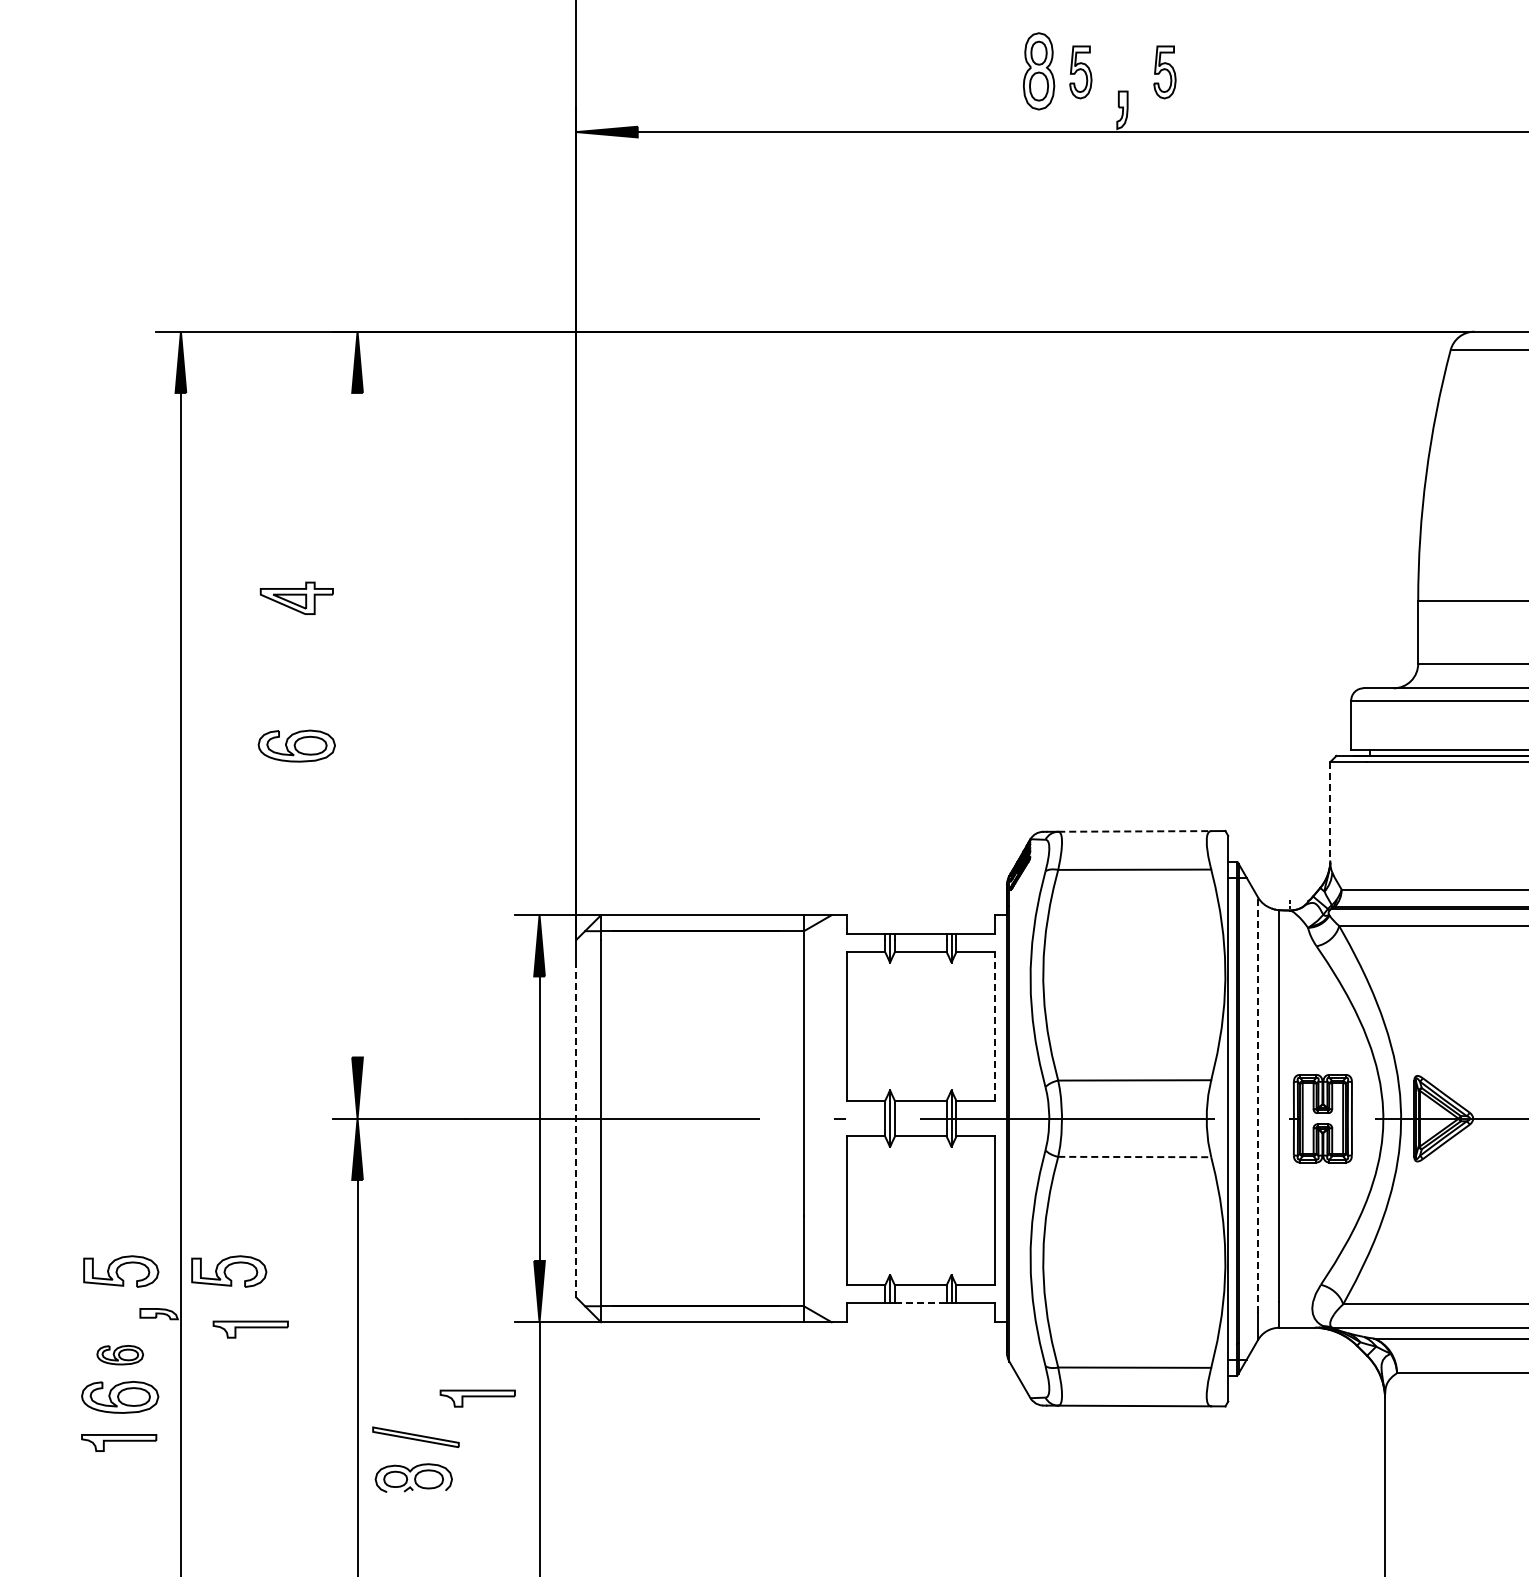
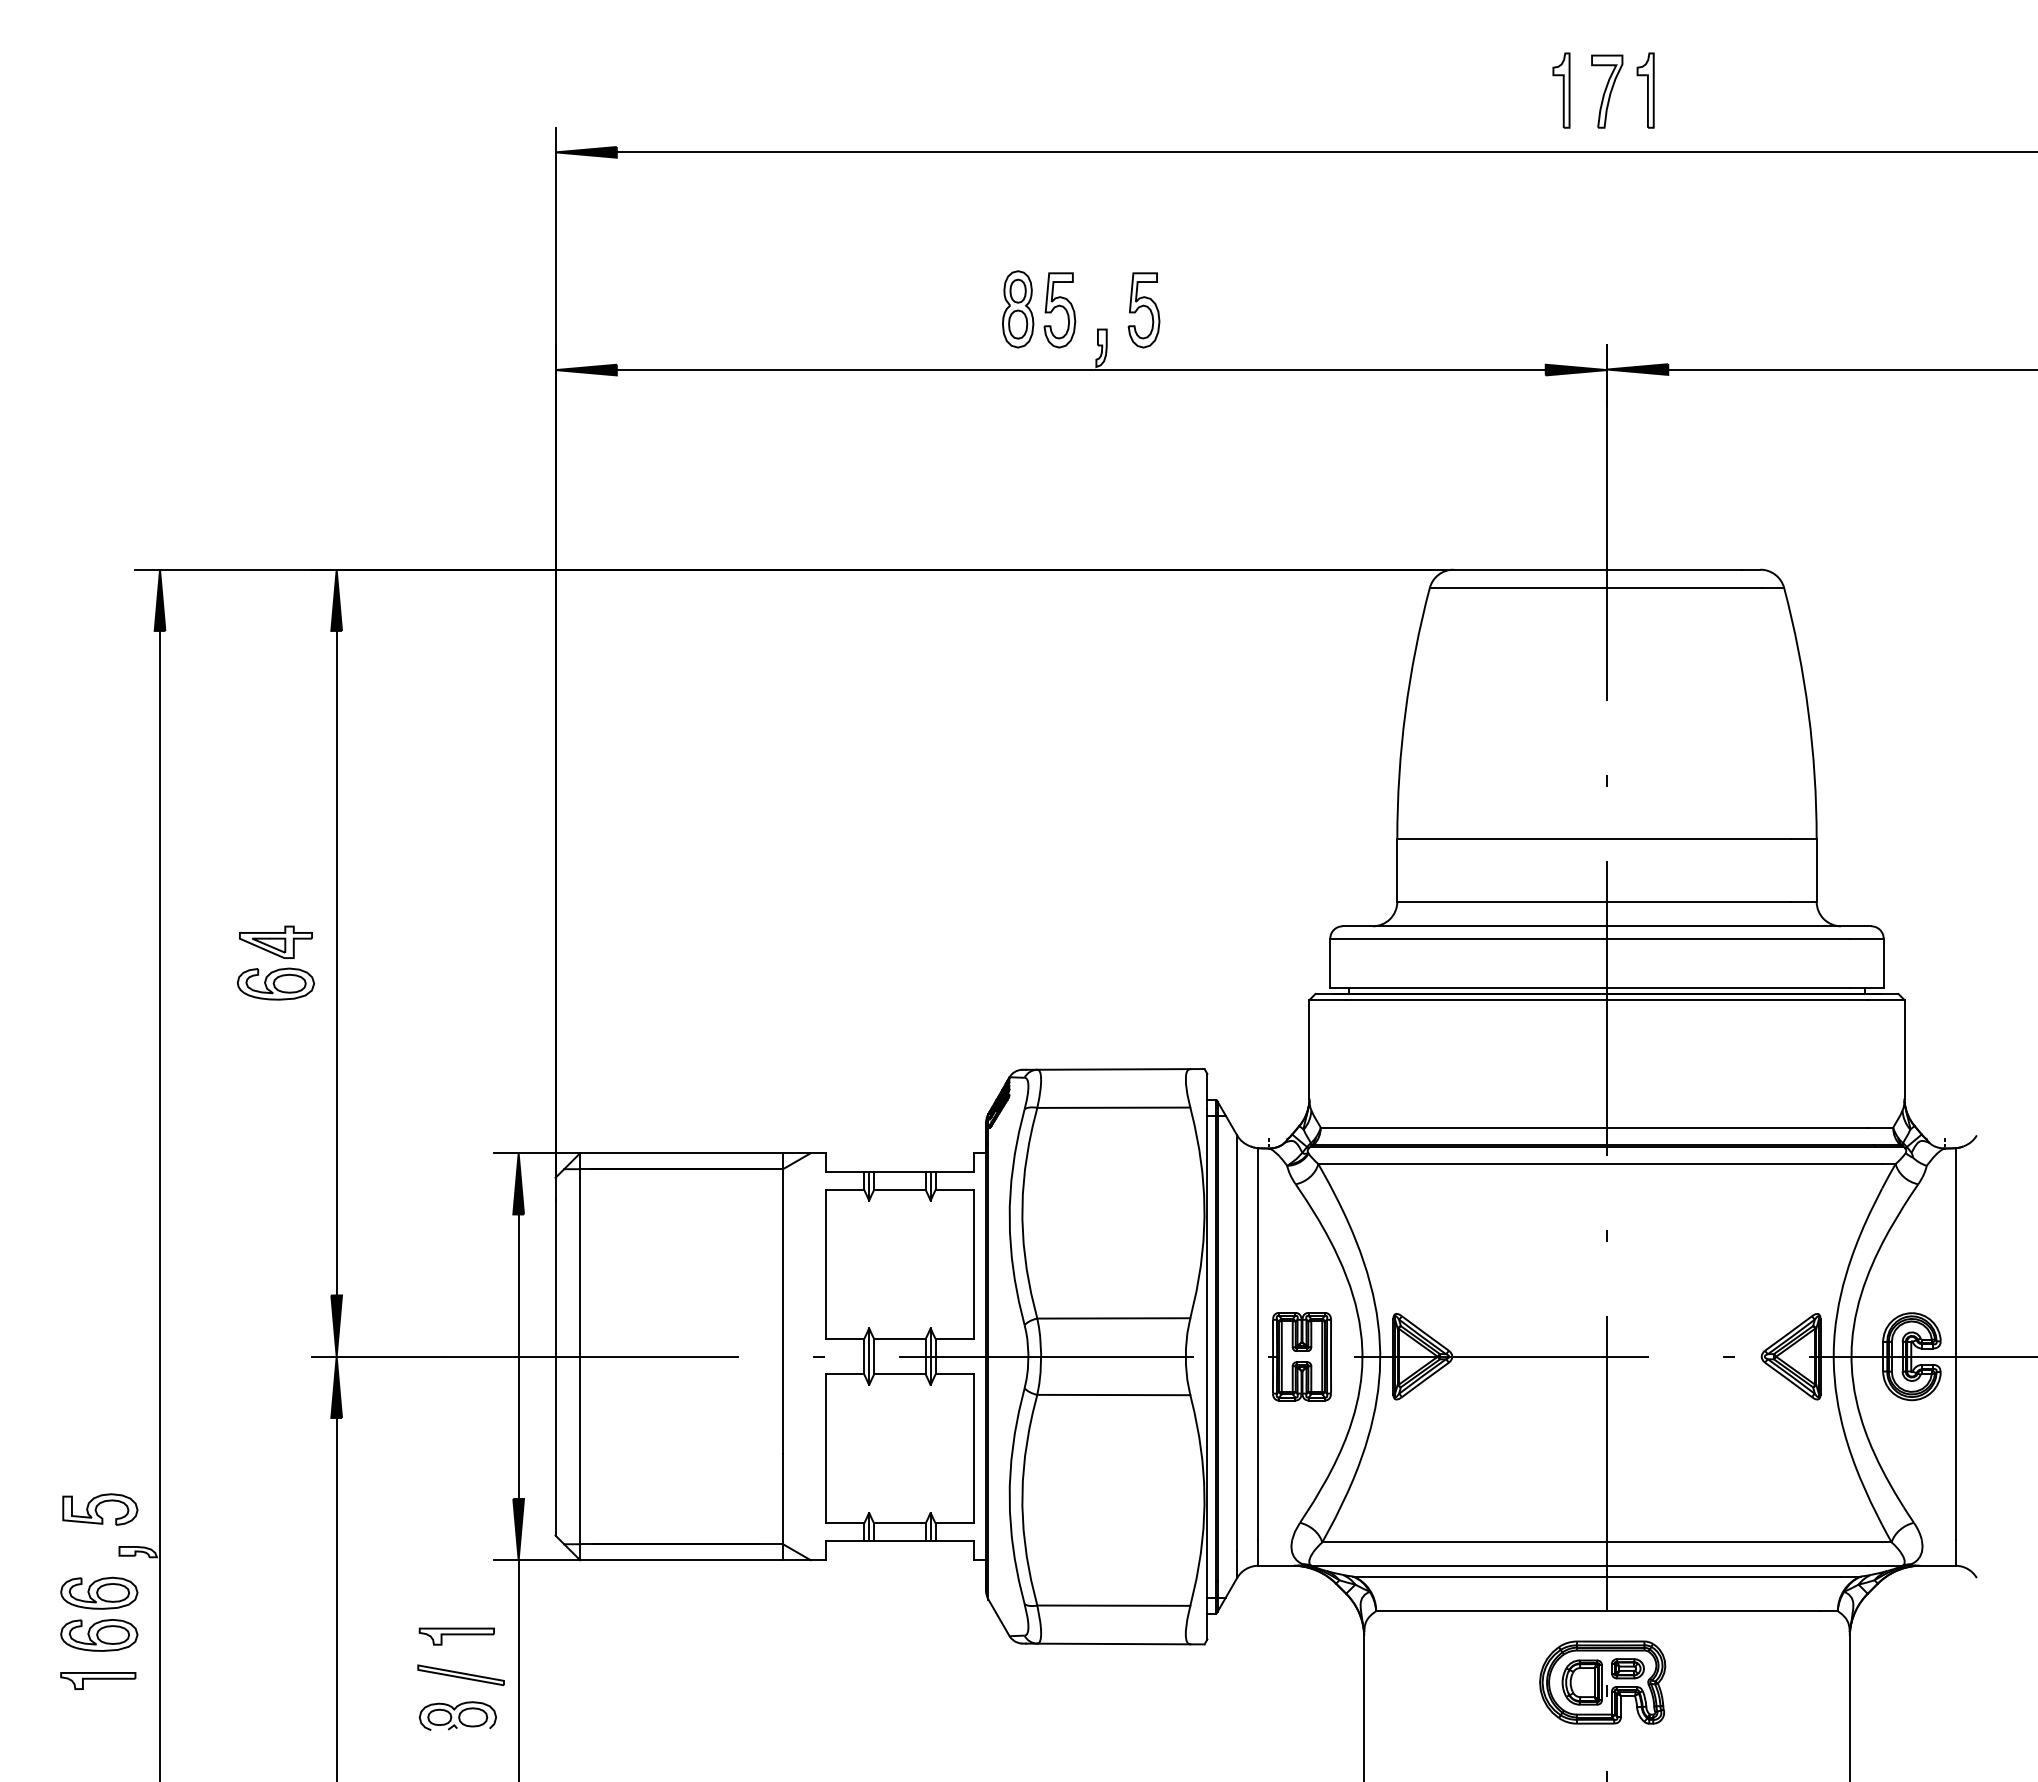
part: (1080, 72) -> (1059, 310), size x1.43
part: (1164, 72) -> (1143, 310), size x1.43
part: (296, 597) -> (275, 941), moved
line: (357, 724) -> (336, 962), added
line: (1330, 811) -> (1309, 1049), dashed -> solid
line: (1134, 831) -> (1113, 1069), dashed -> solid
line: (994, 1025) -> (973, 1263), dashed -> solid
line: (1258, 1105) -> (1237, 1343), dashed -> solid
line: (576, 1129) -> (555, 1367), dashed -> solid
line: (1134, 1157) -> (1113, 1395), dashed -> solid
part: (229, 1271) -> (208, 1509), removed
line: (920, 1303) -> (899, 1541), dashed -> solid
part: (250, 1329) -> (229, 1567), removed
part: (120, 1354) -> (99, 1592), size x1.67
part: (415, 1437) -> (460, 1675), moved
part: (413, 1477) -> (457, 1715), moved

